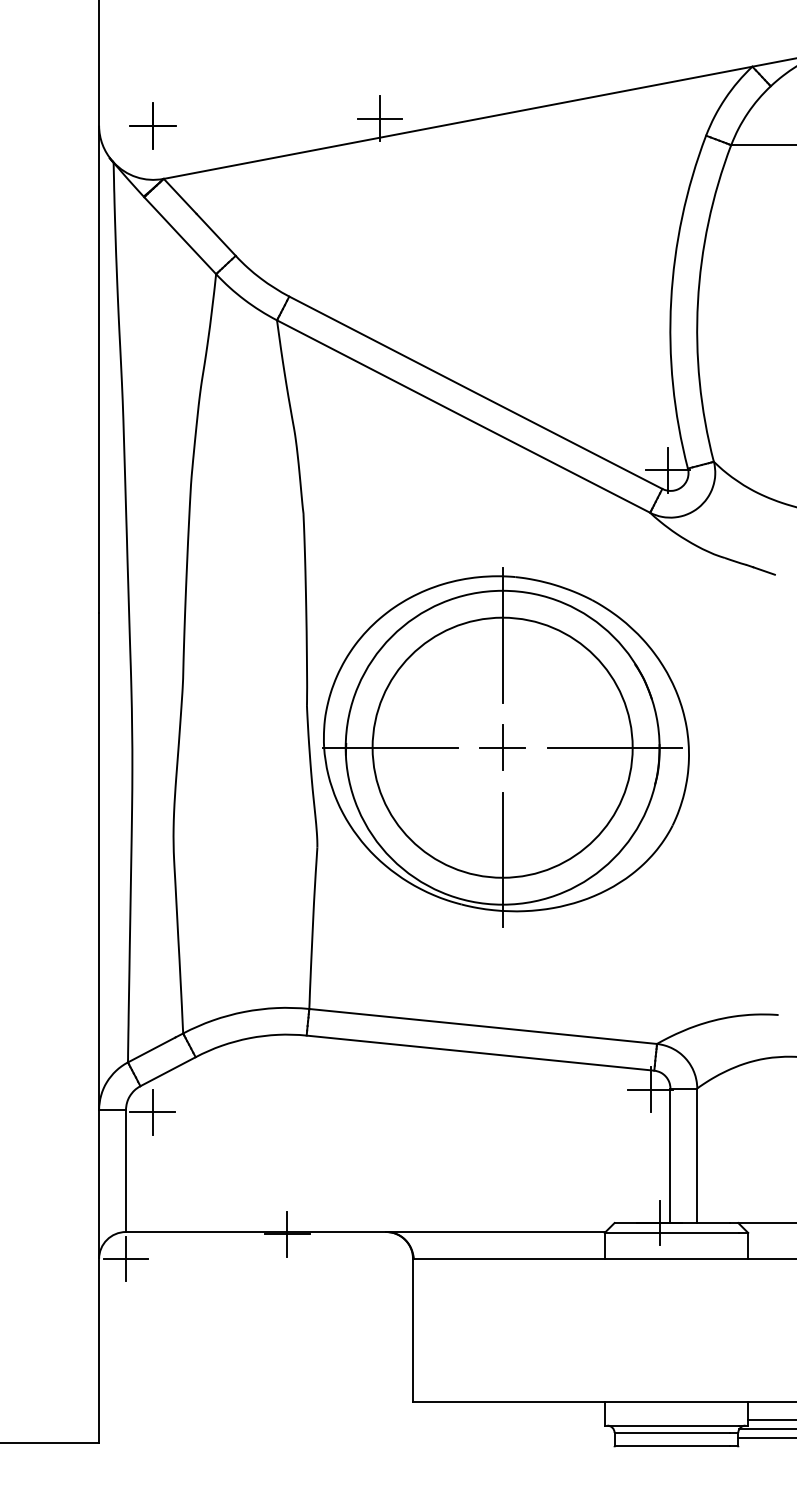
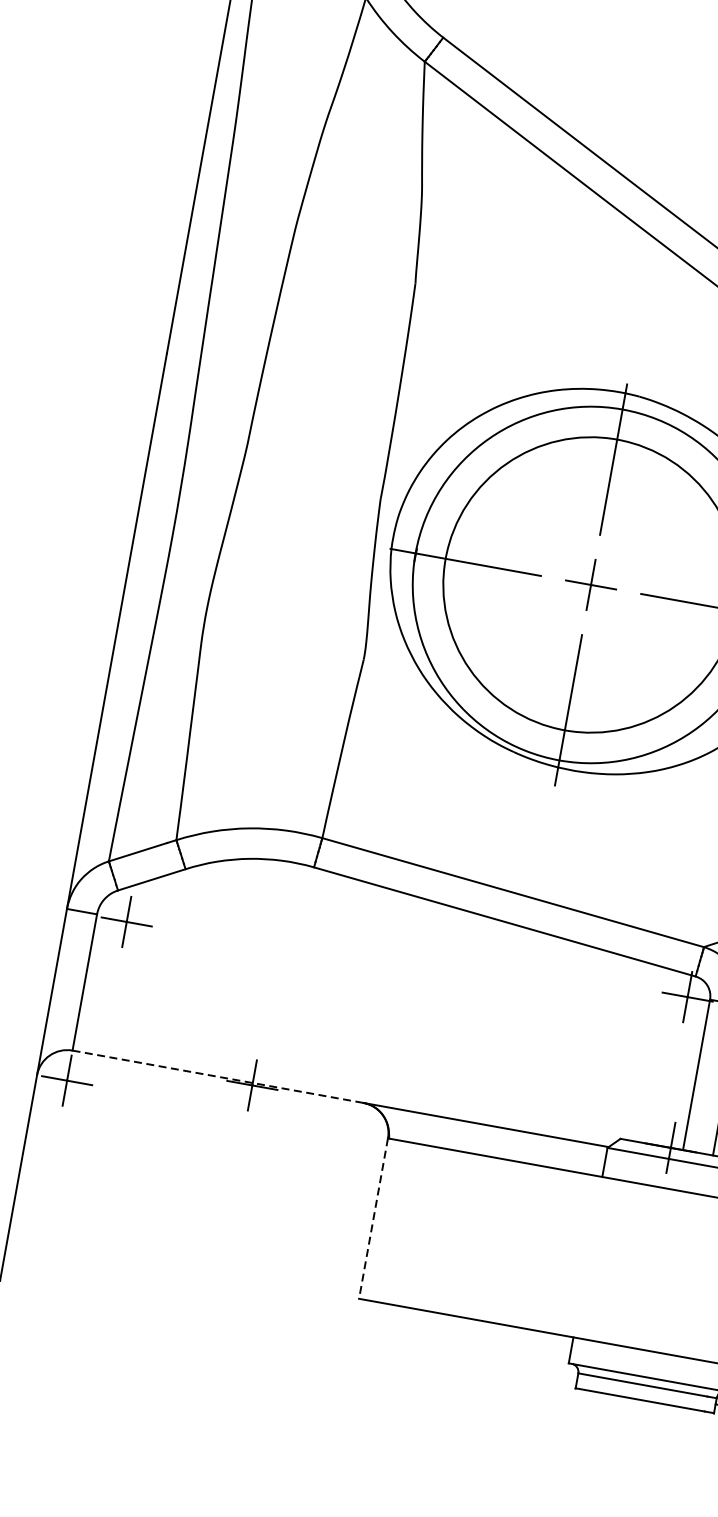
line: (256, 1232) -> (218, 1077), solid -> dashed
line: (412, 1330) -> (373, 1218), solid -> dashed

